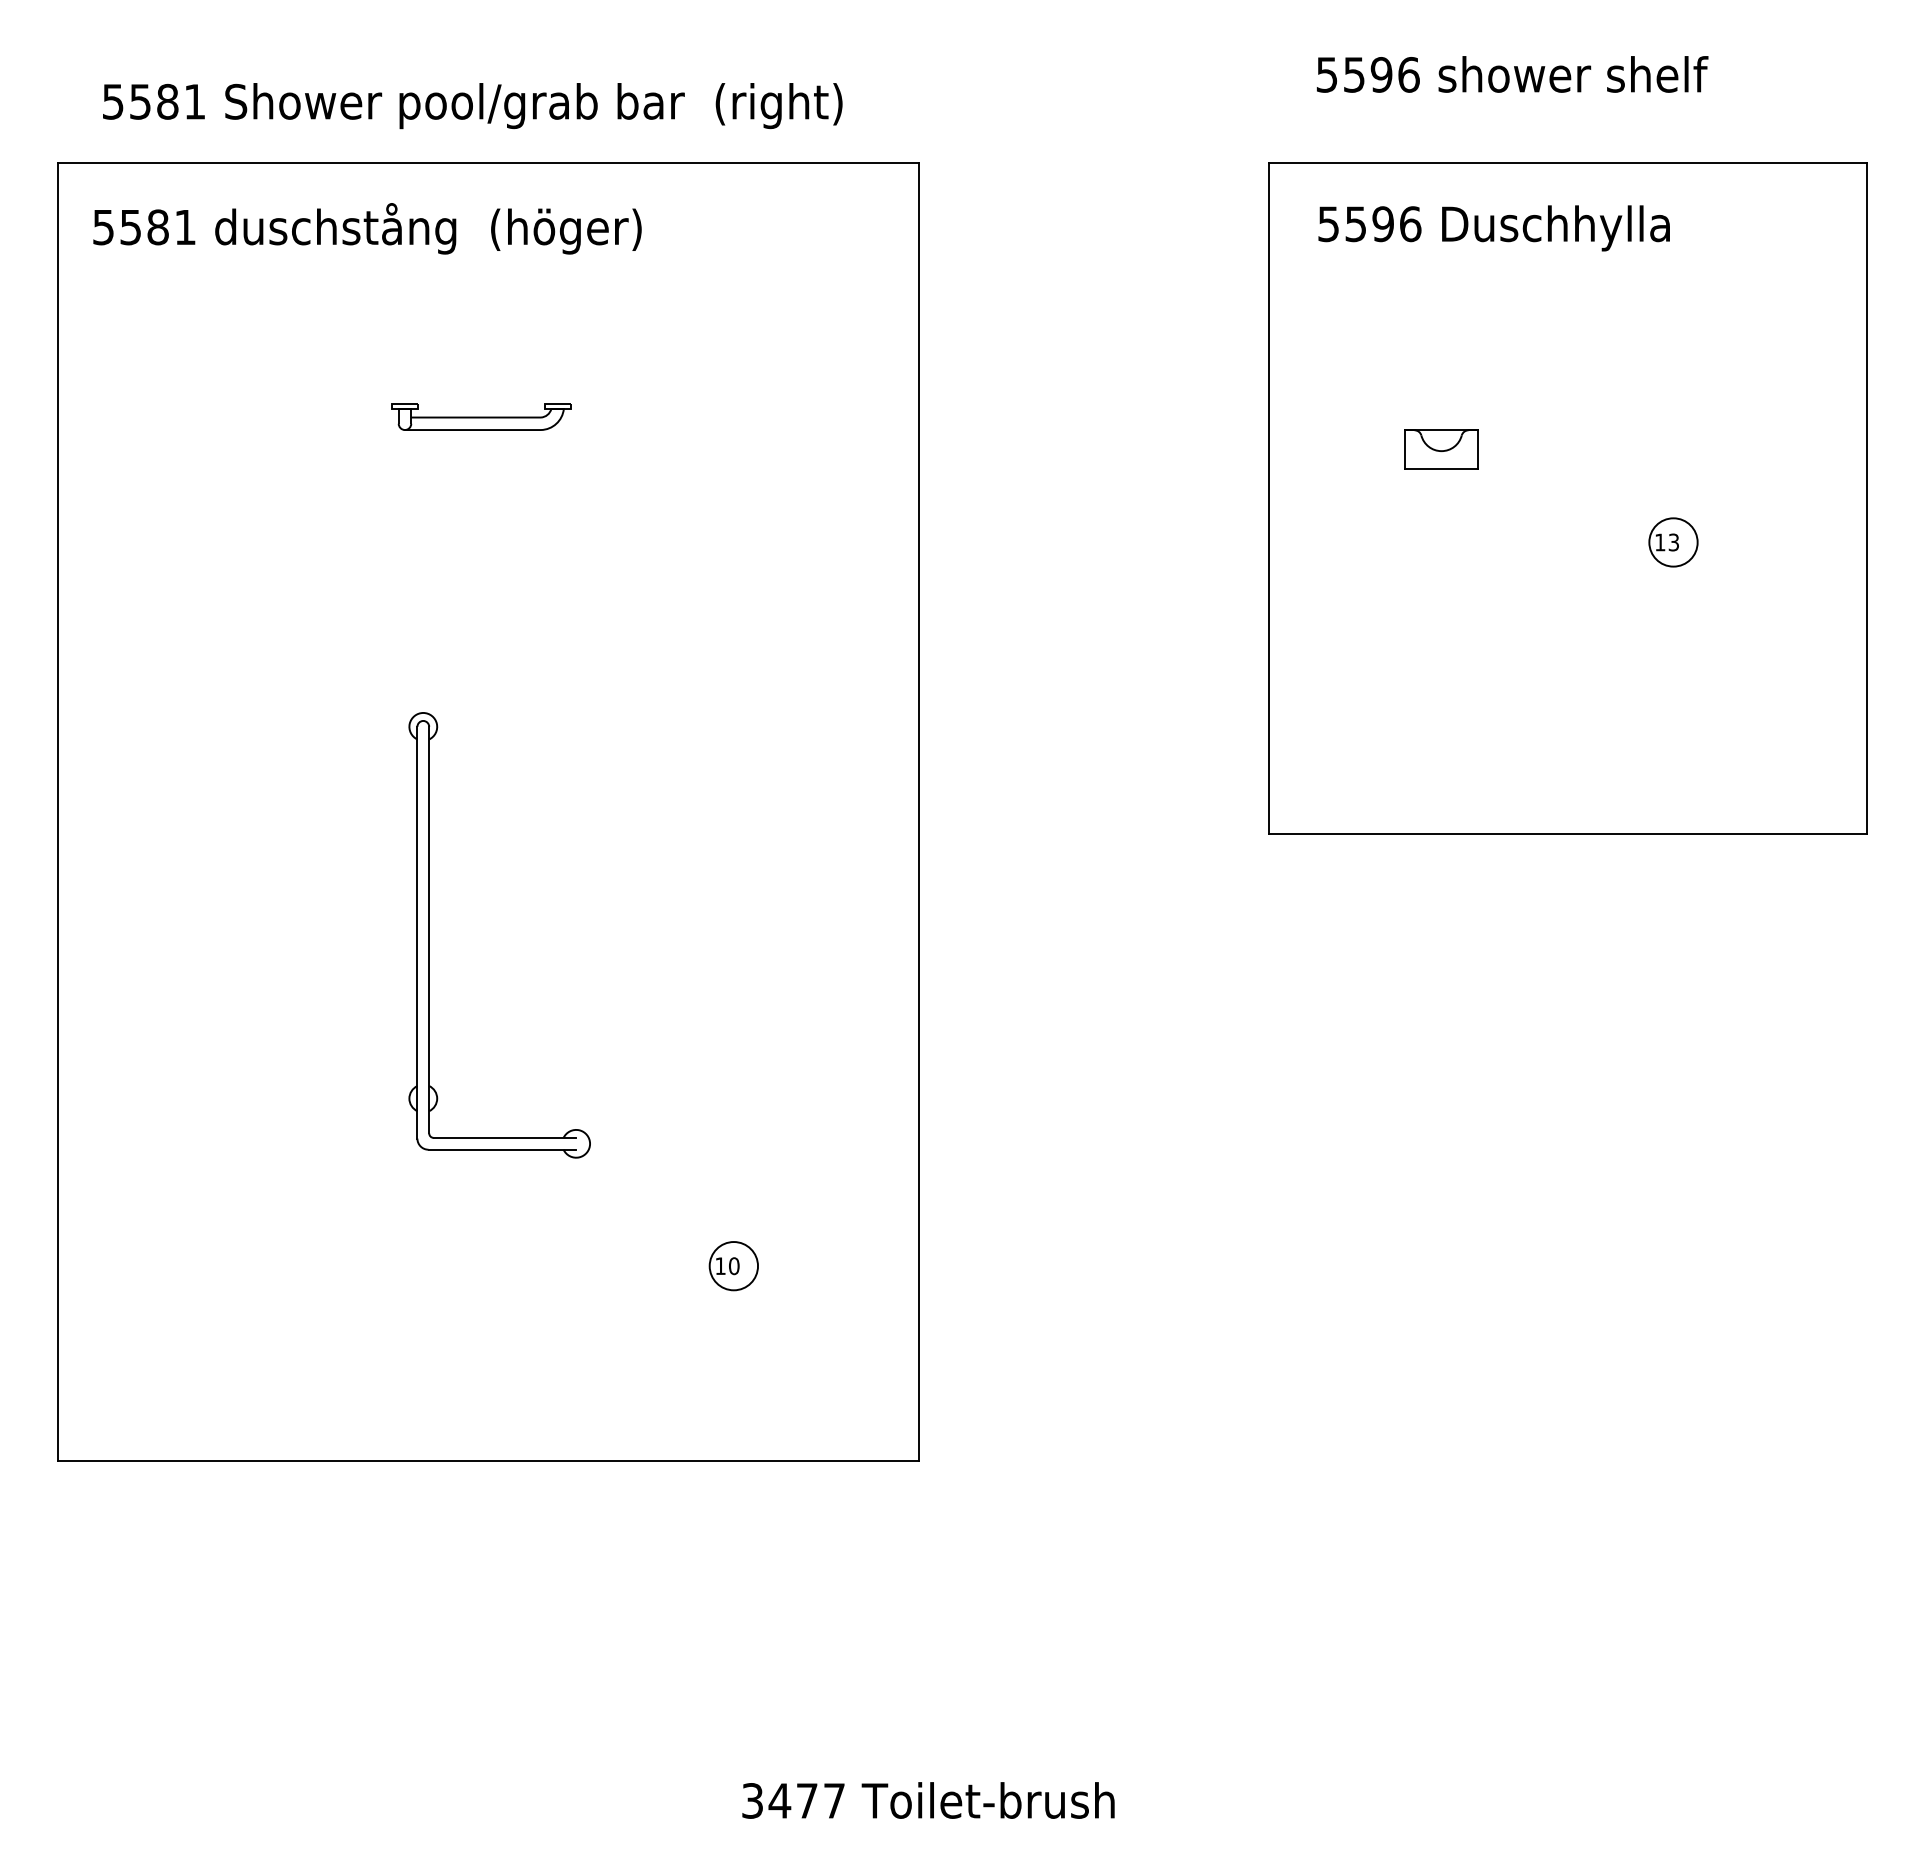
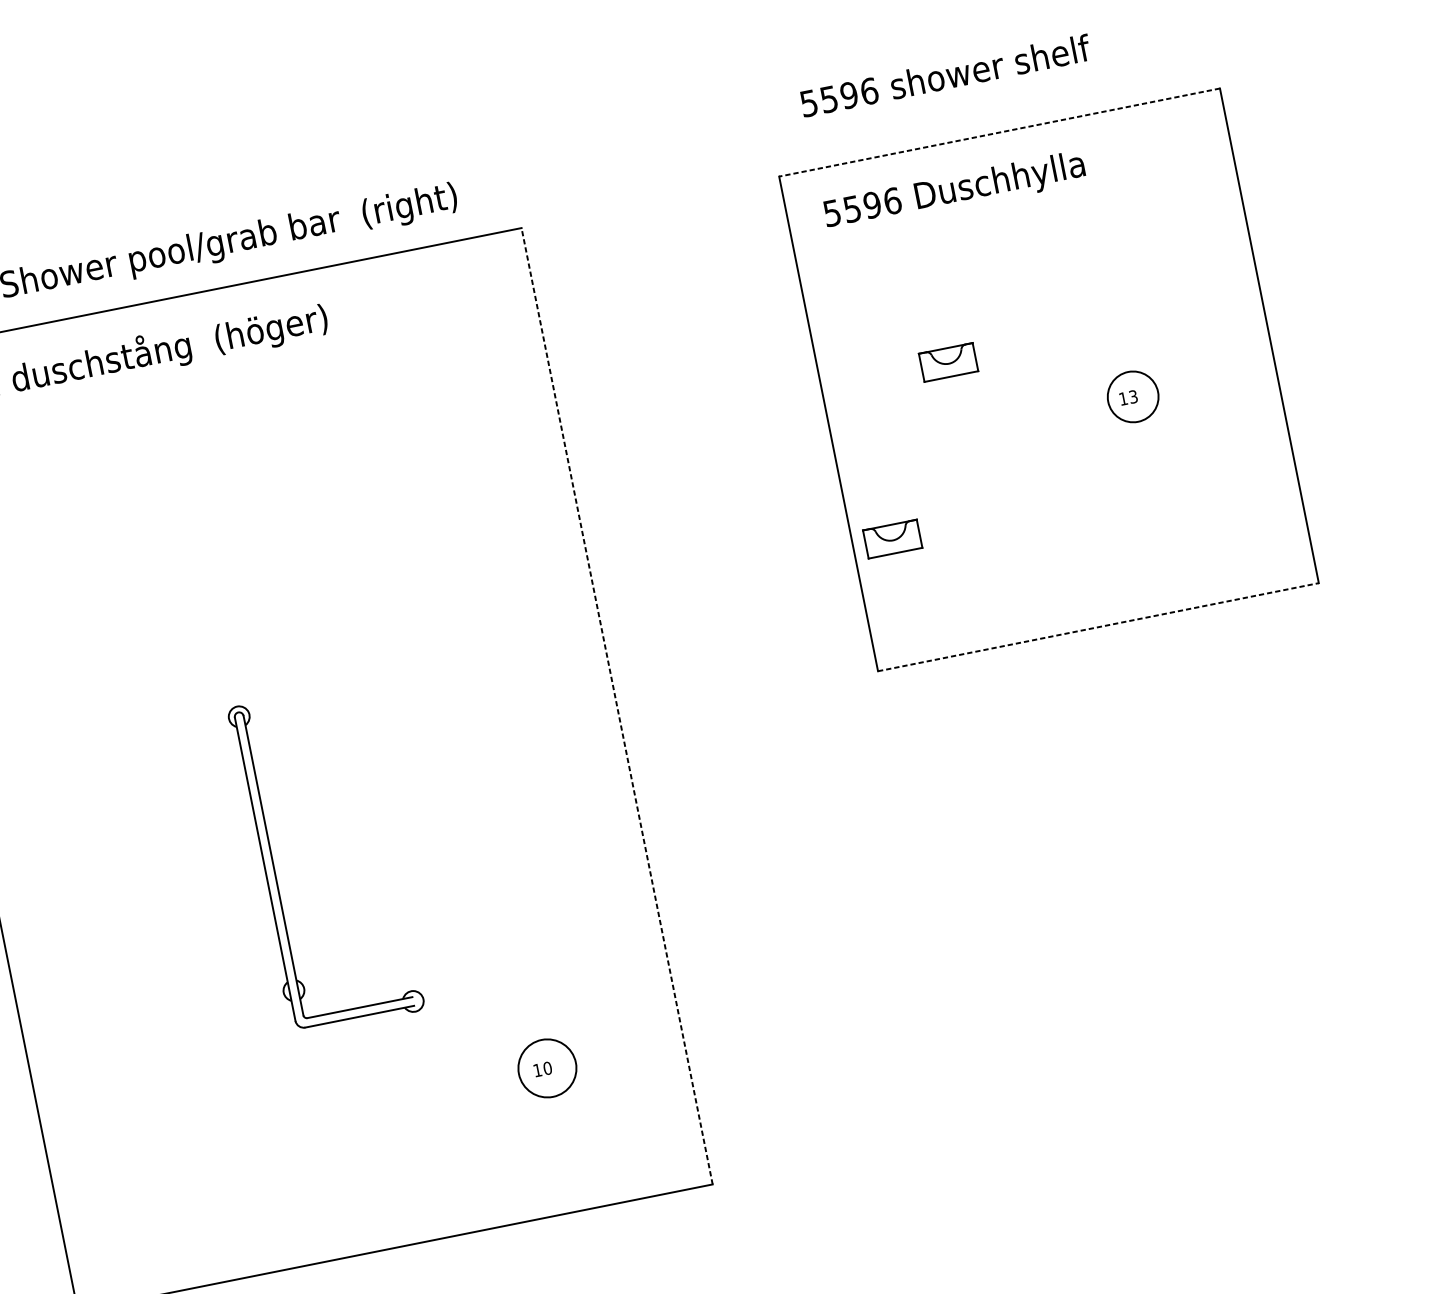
line: (1567, 162) -> (999, 132), solid -> dashed
part: (481, 416) -> (236, 479), removed
circle: (1673, 542) -> (1133, 396), size x1.4
part: (1322, 665) -> (892, 539), added
line: (919, 811) -> (617, 706), solid -> dashed
line: (1568, 834) -> (1098, 627), solid -> dashed
circle: (733, 1266) -> (547, 1068), size x1.6

